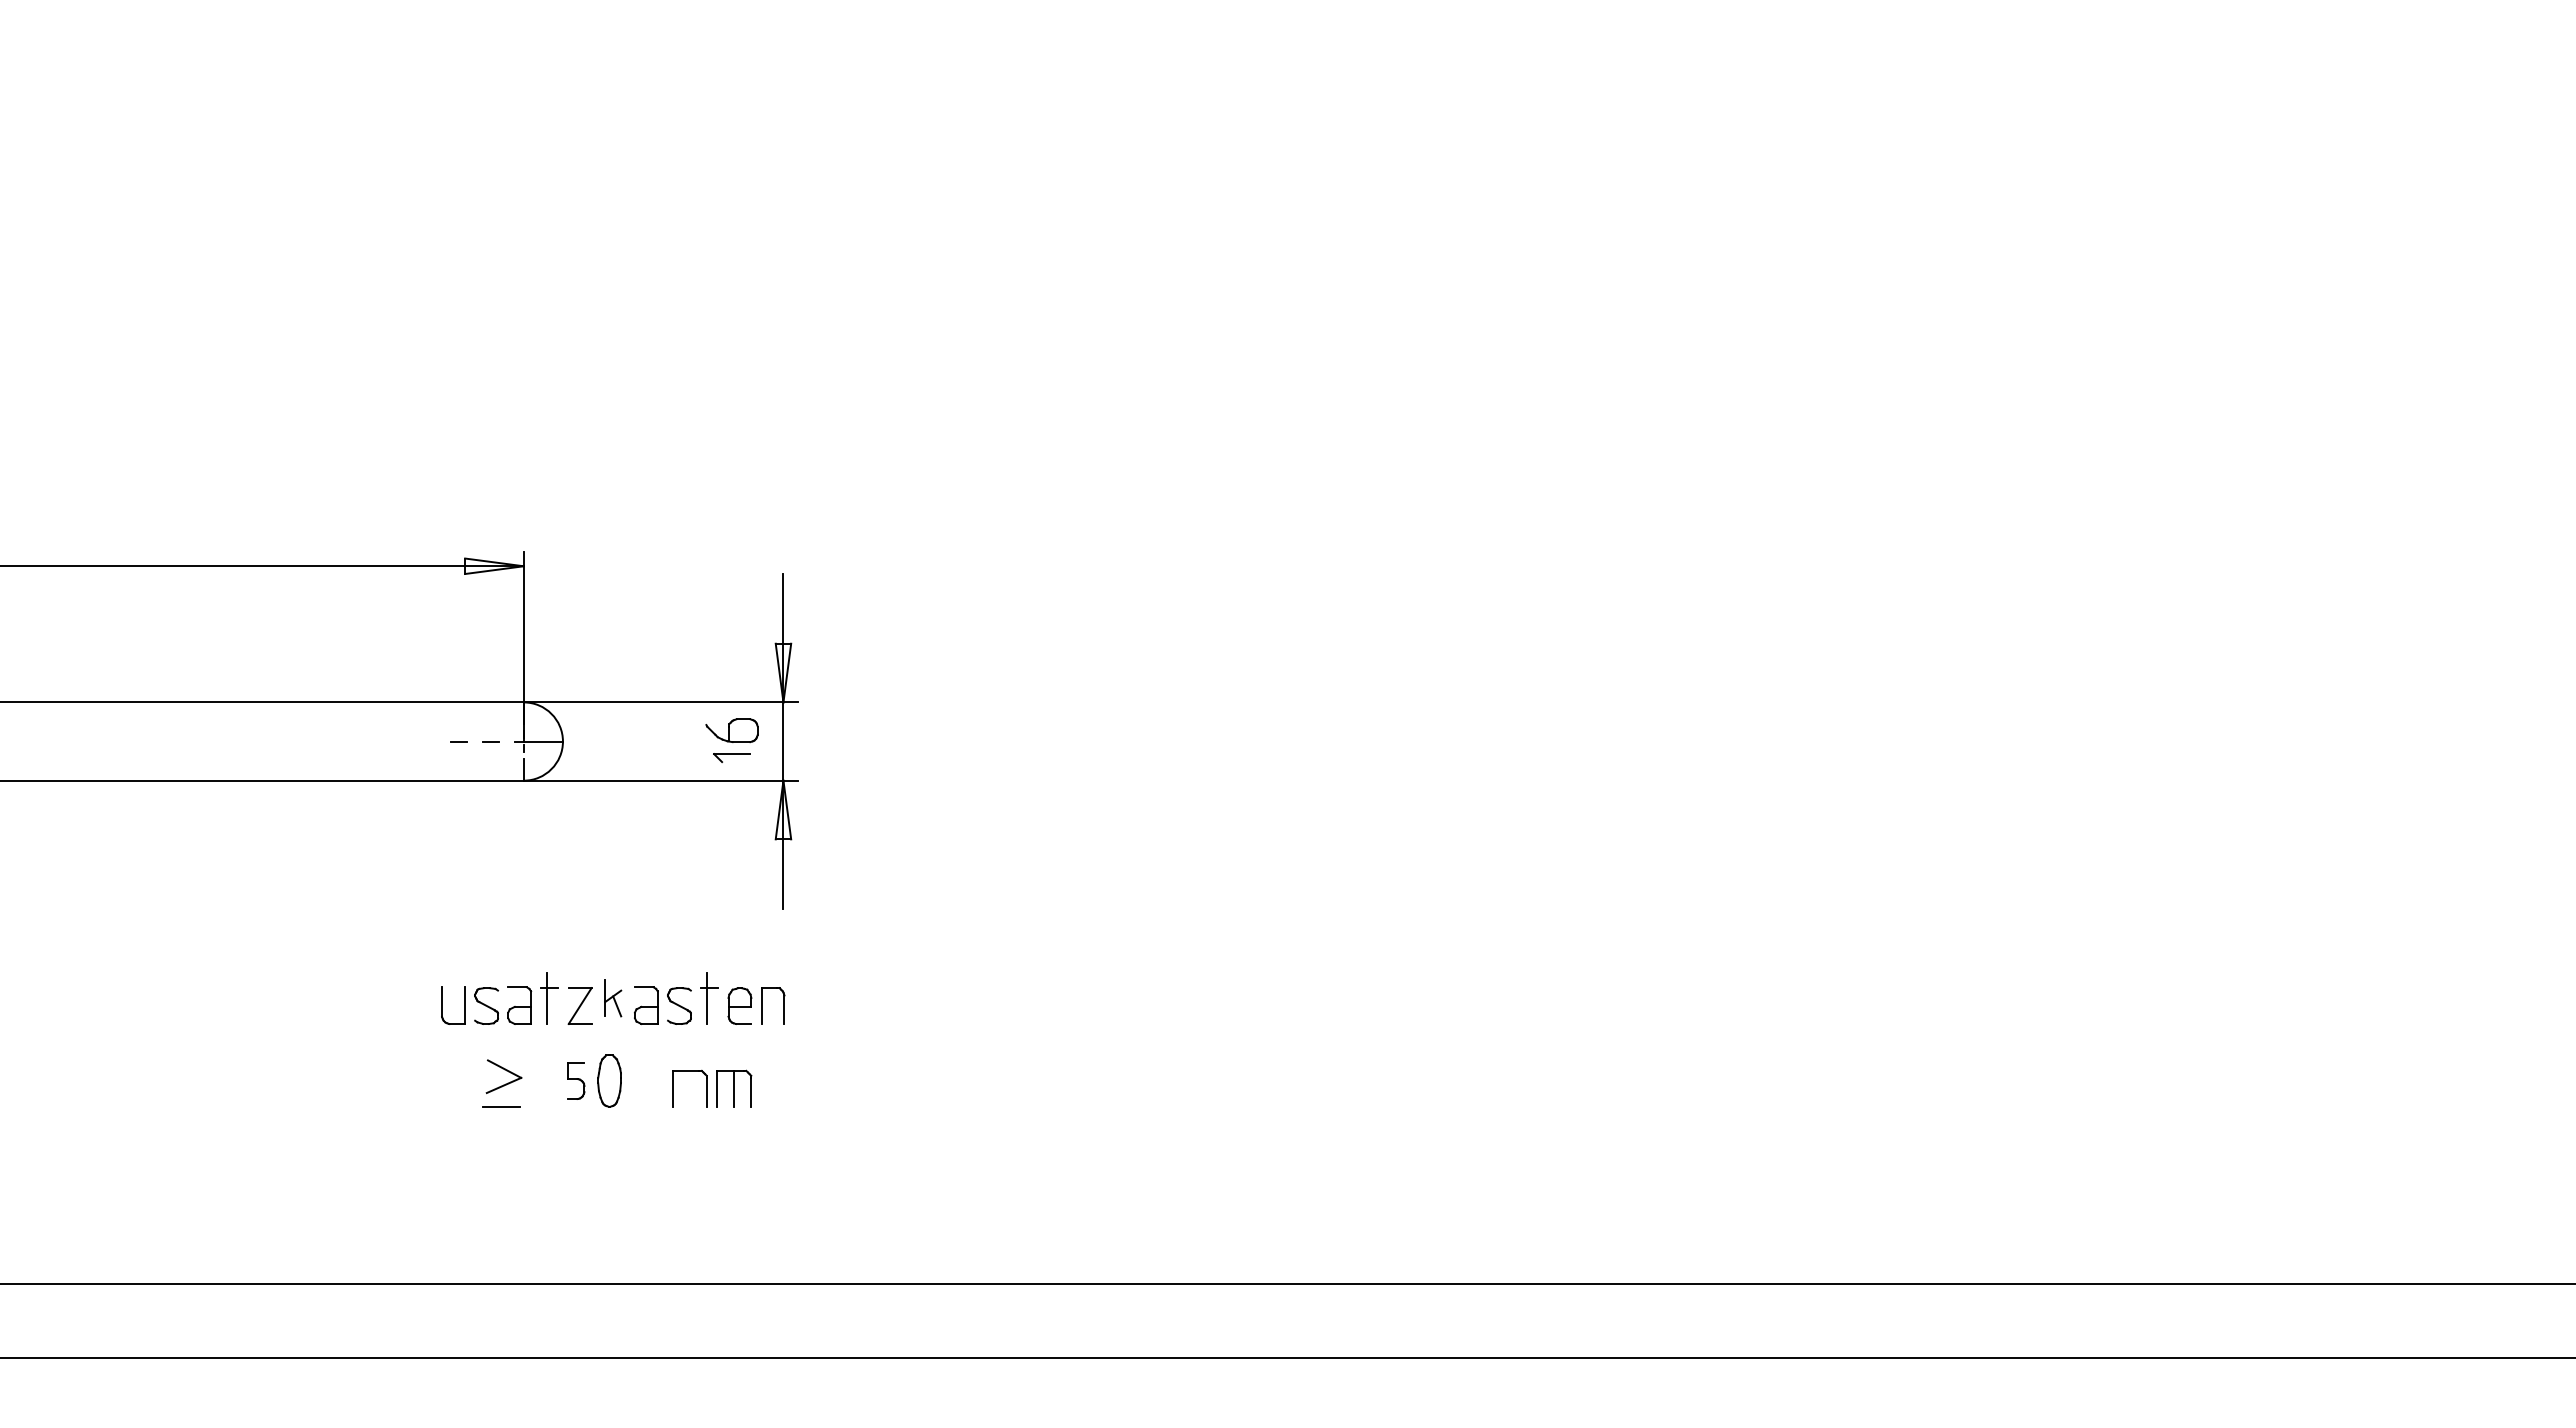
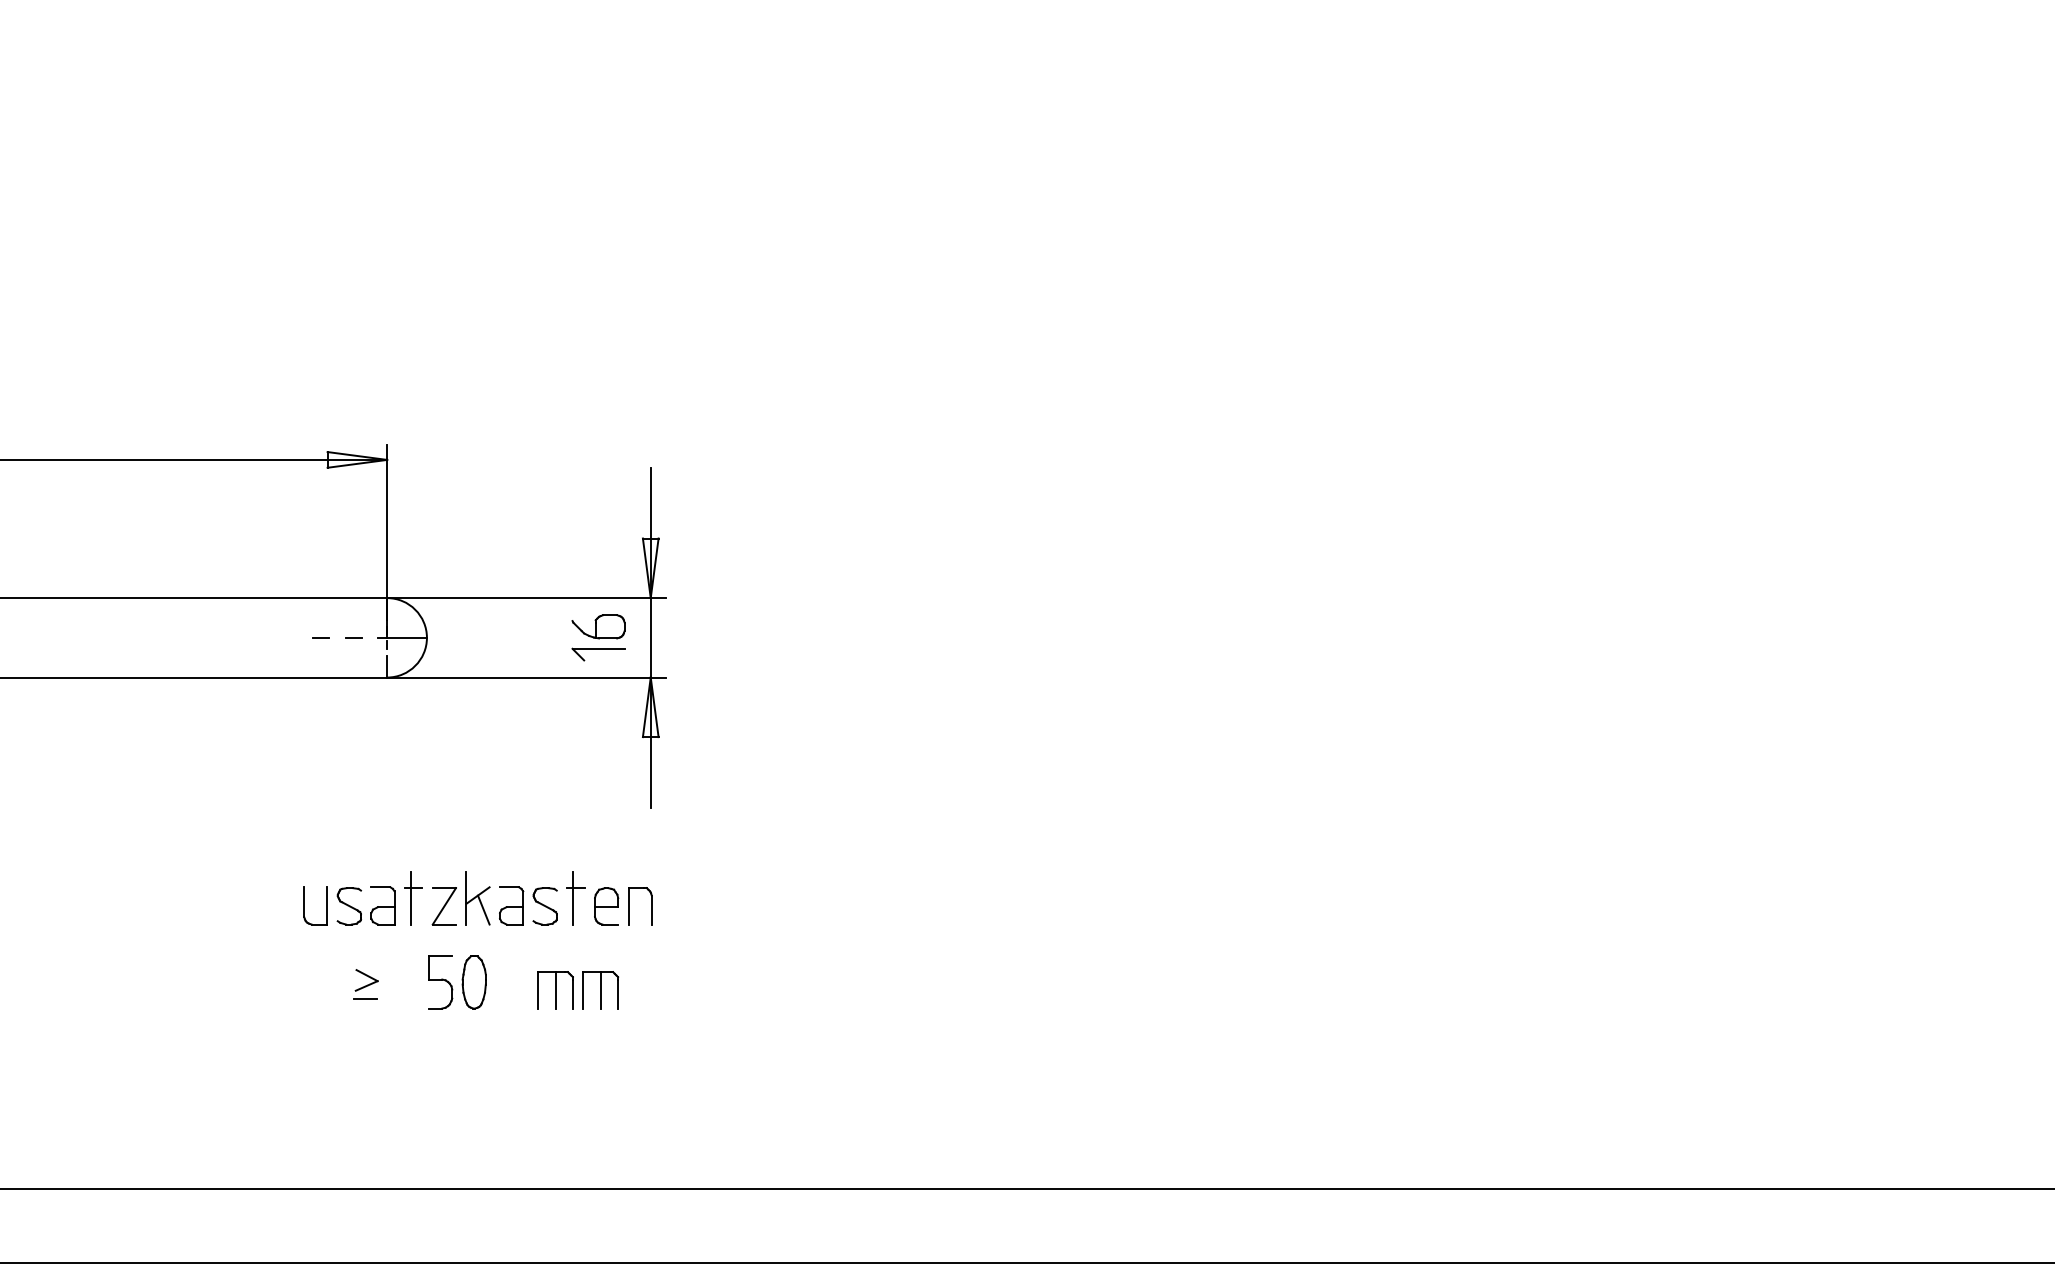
part: (731, 757) -> (598, 654), size x1.43
part: (612, 998) -> (477, 898), size x1.43
part: (576, 1080) -> (440, 981), size x1.43
part: (502, 1082) -> (365, 983), size x0.62
line: (689, 1088) -> (555, 989), added

